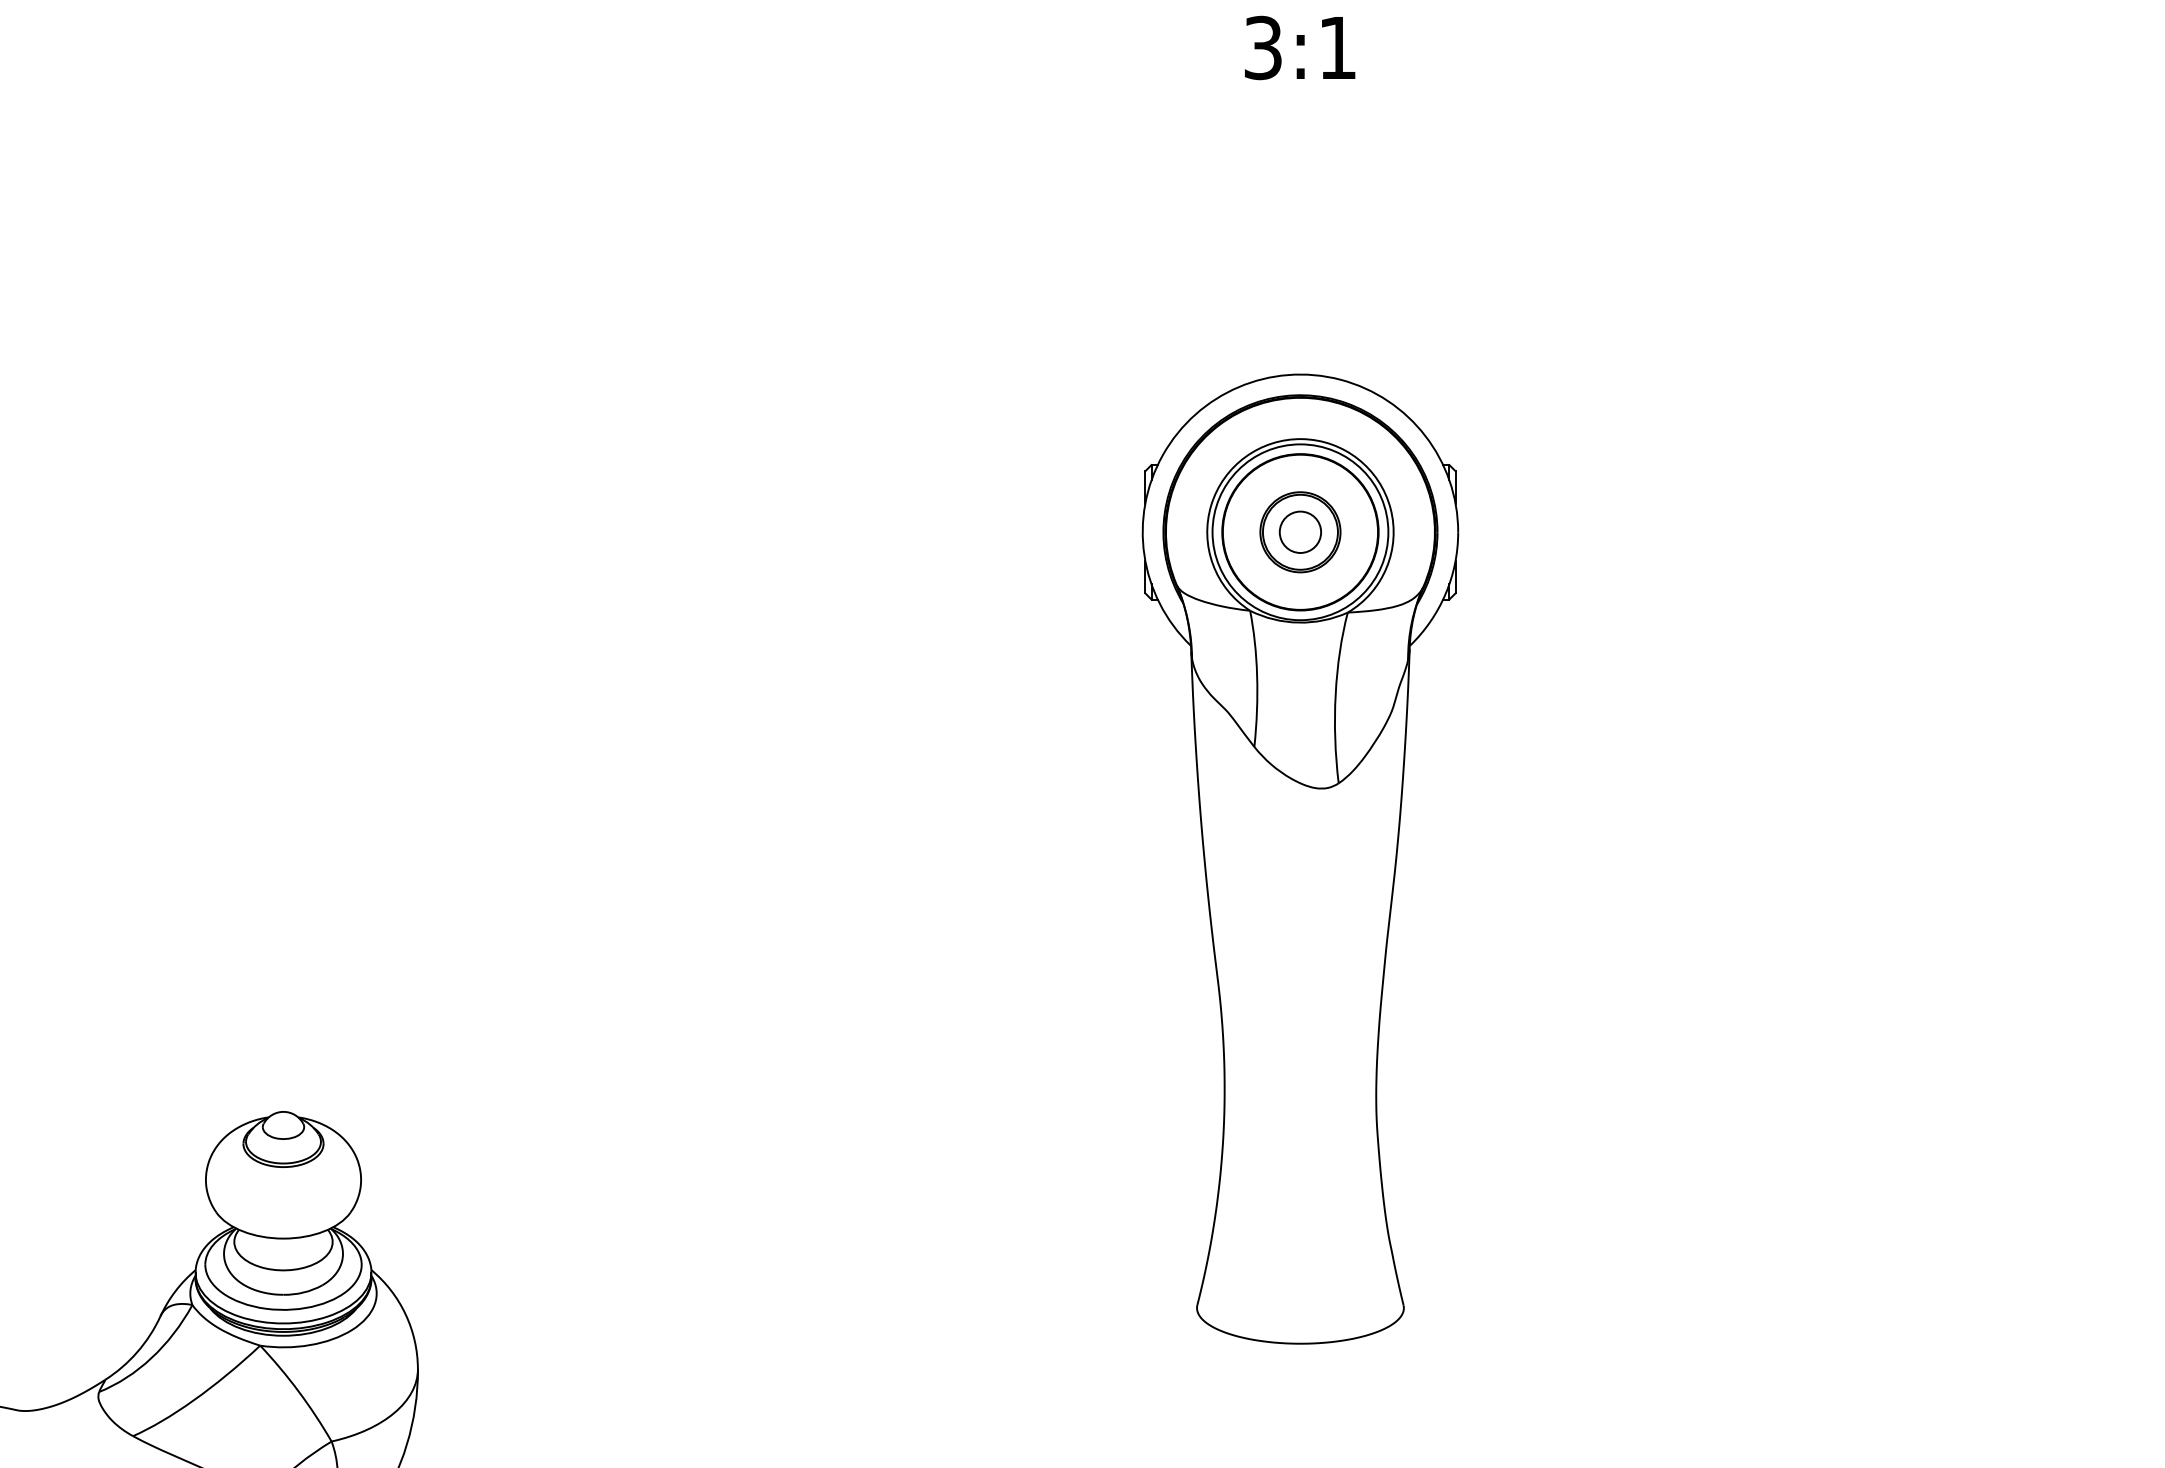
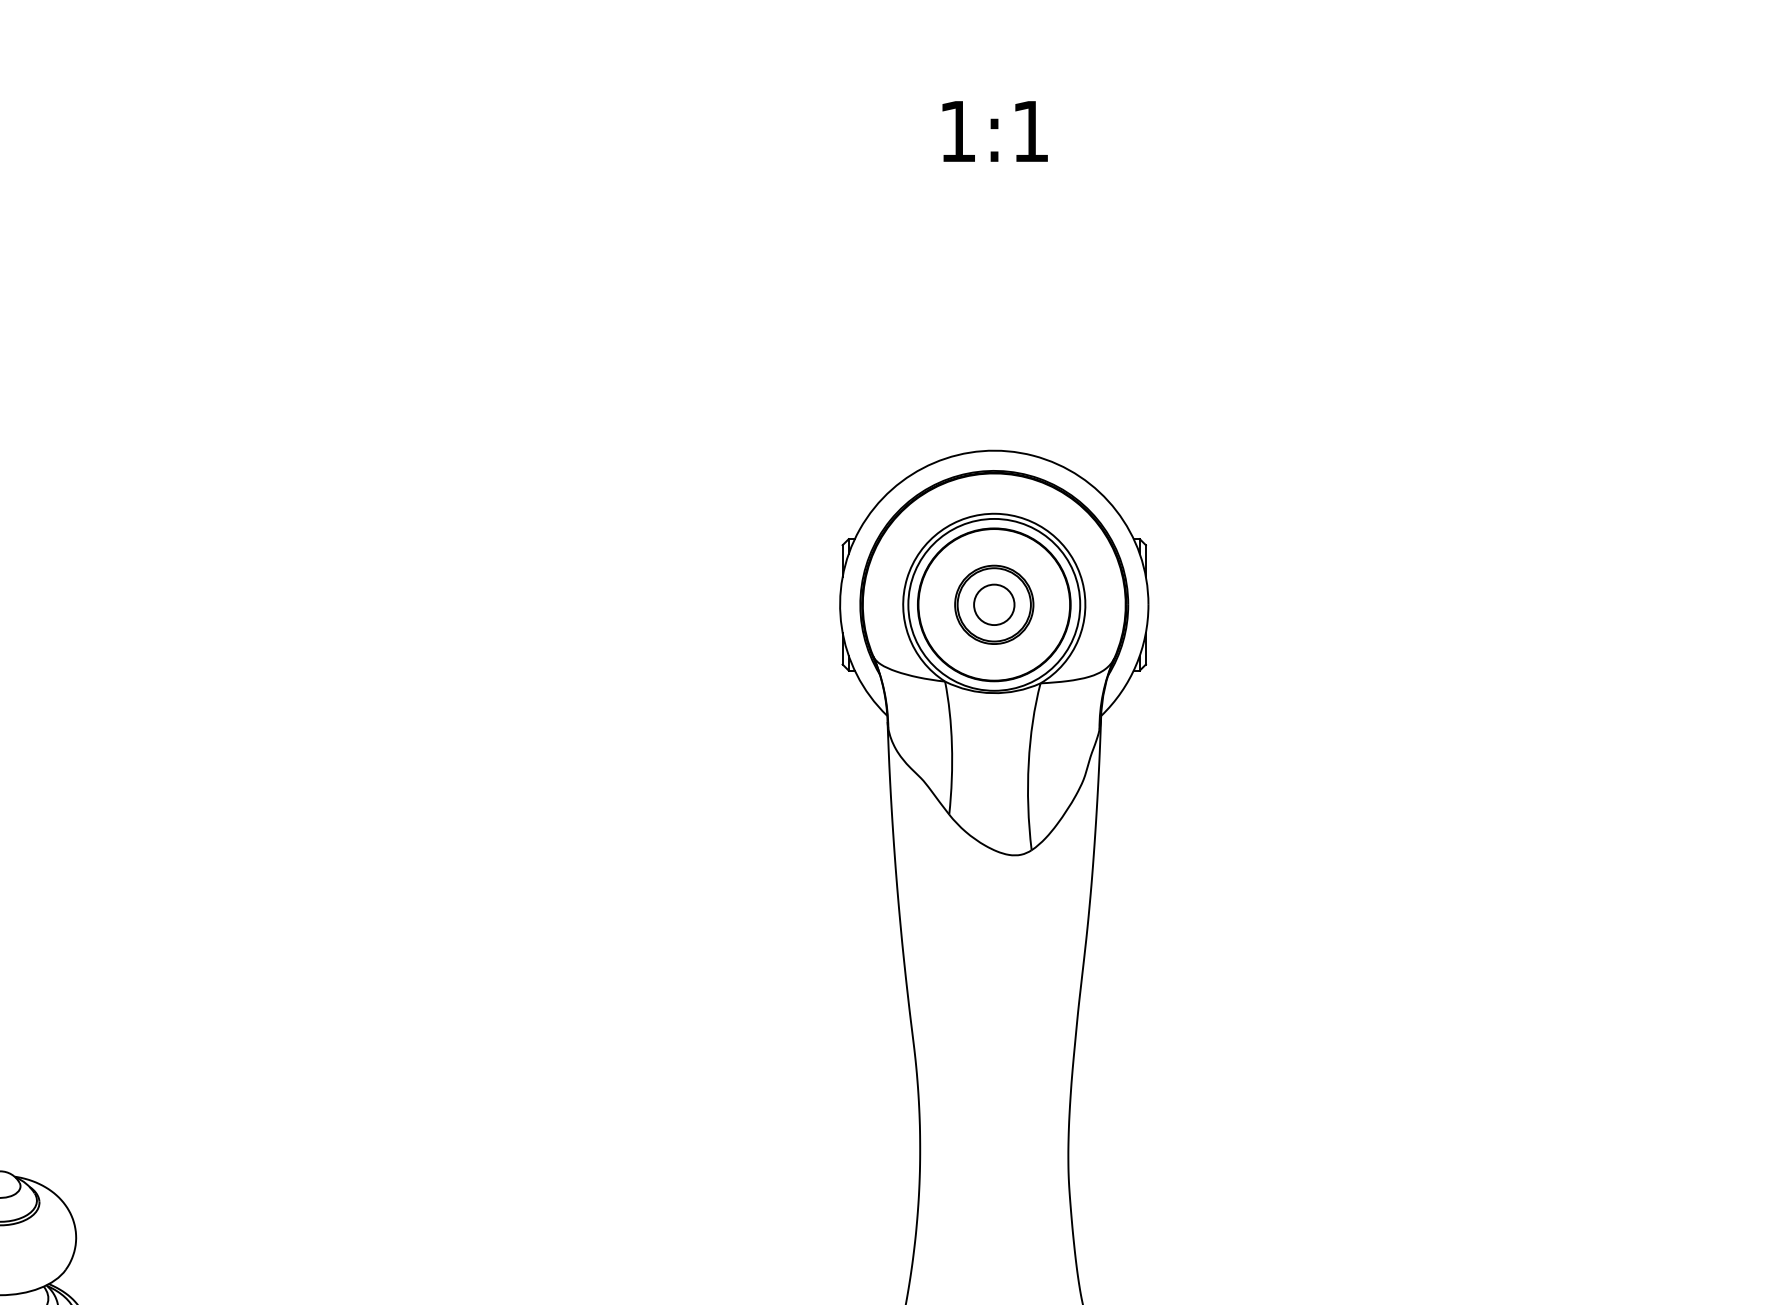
text: (1262, 47) -> (957, 131), 3:1 -> 1:1

